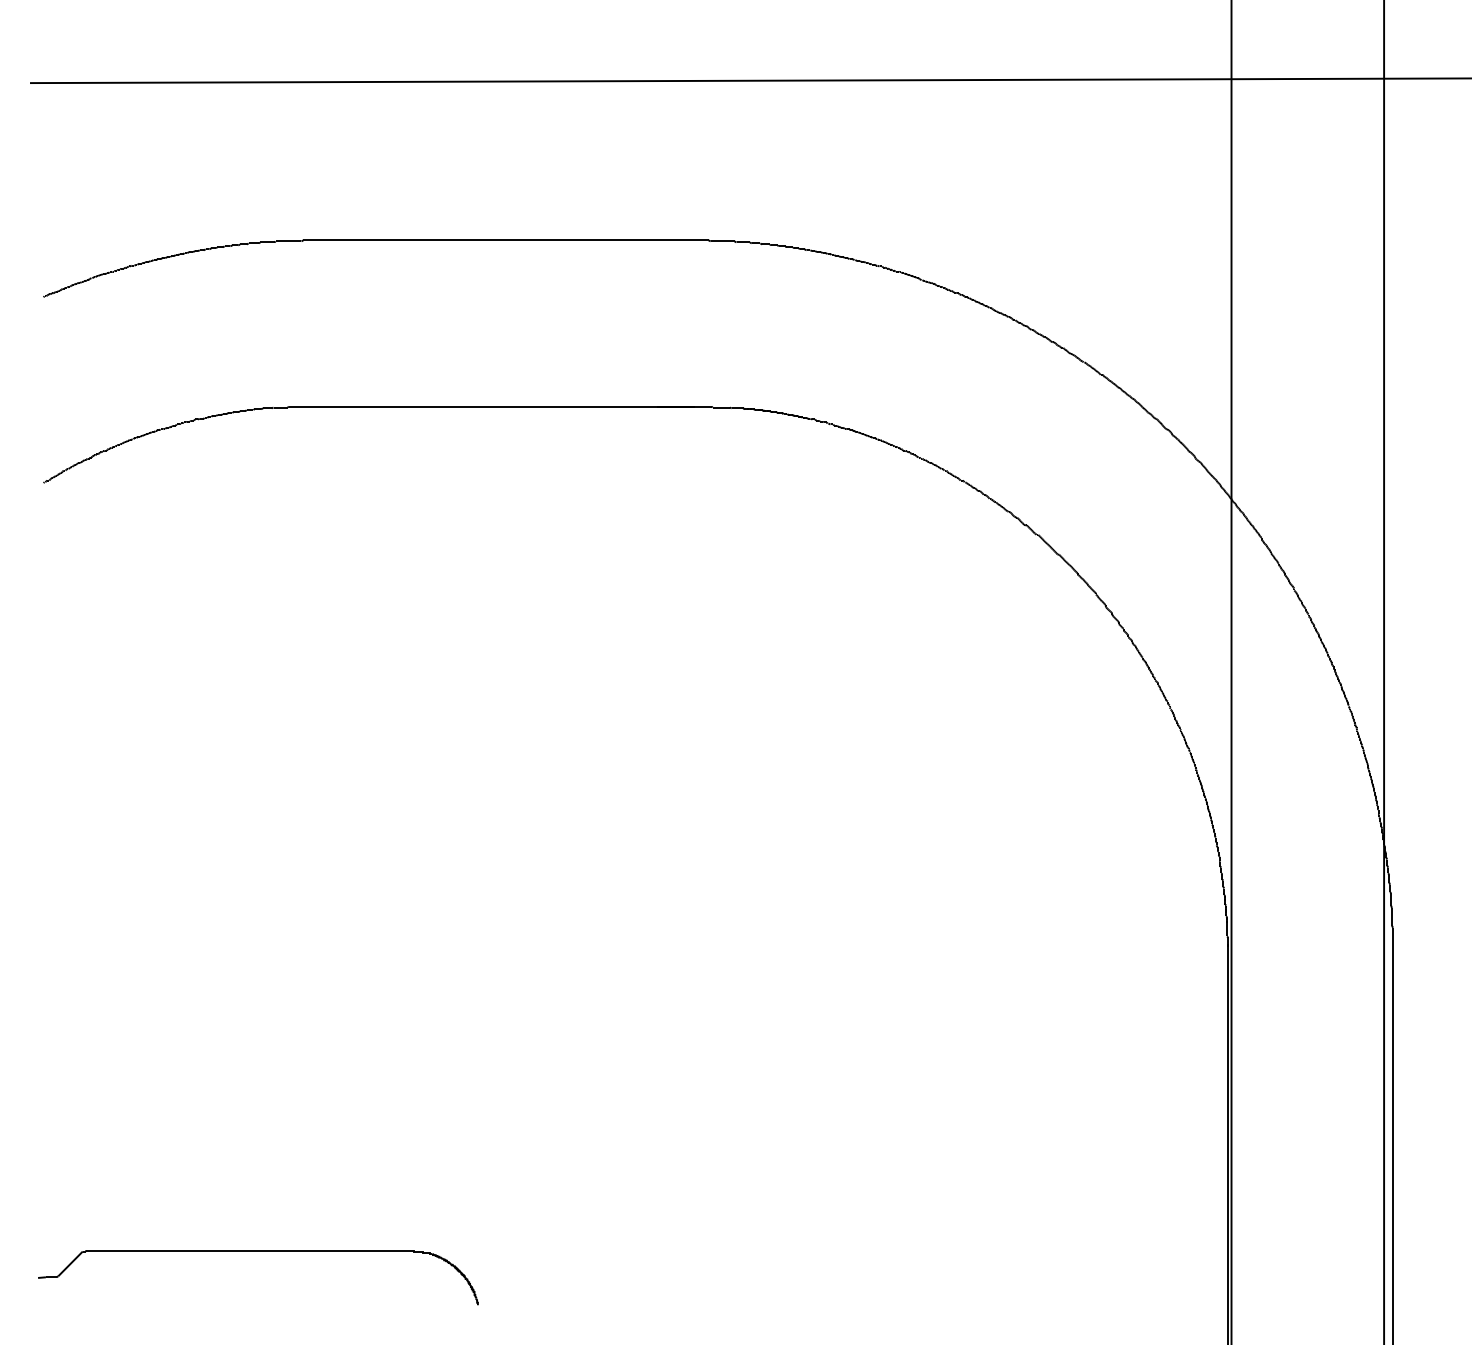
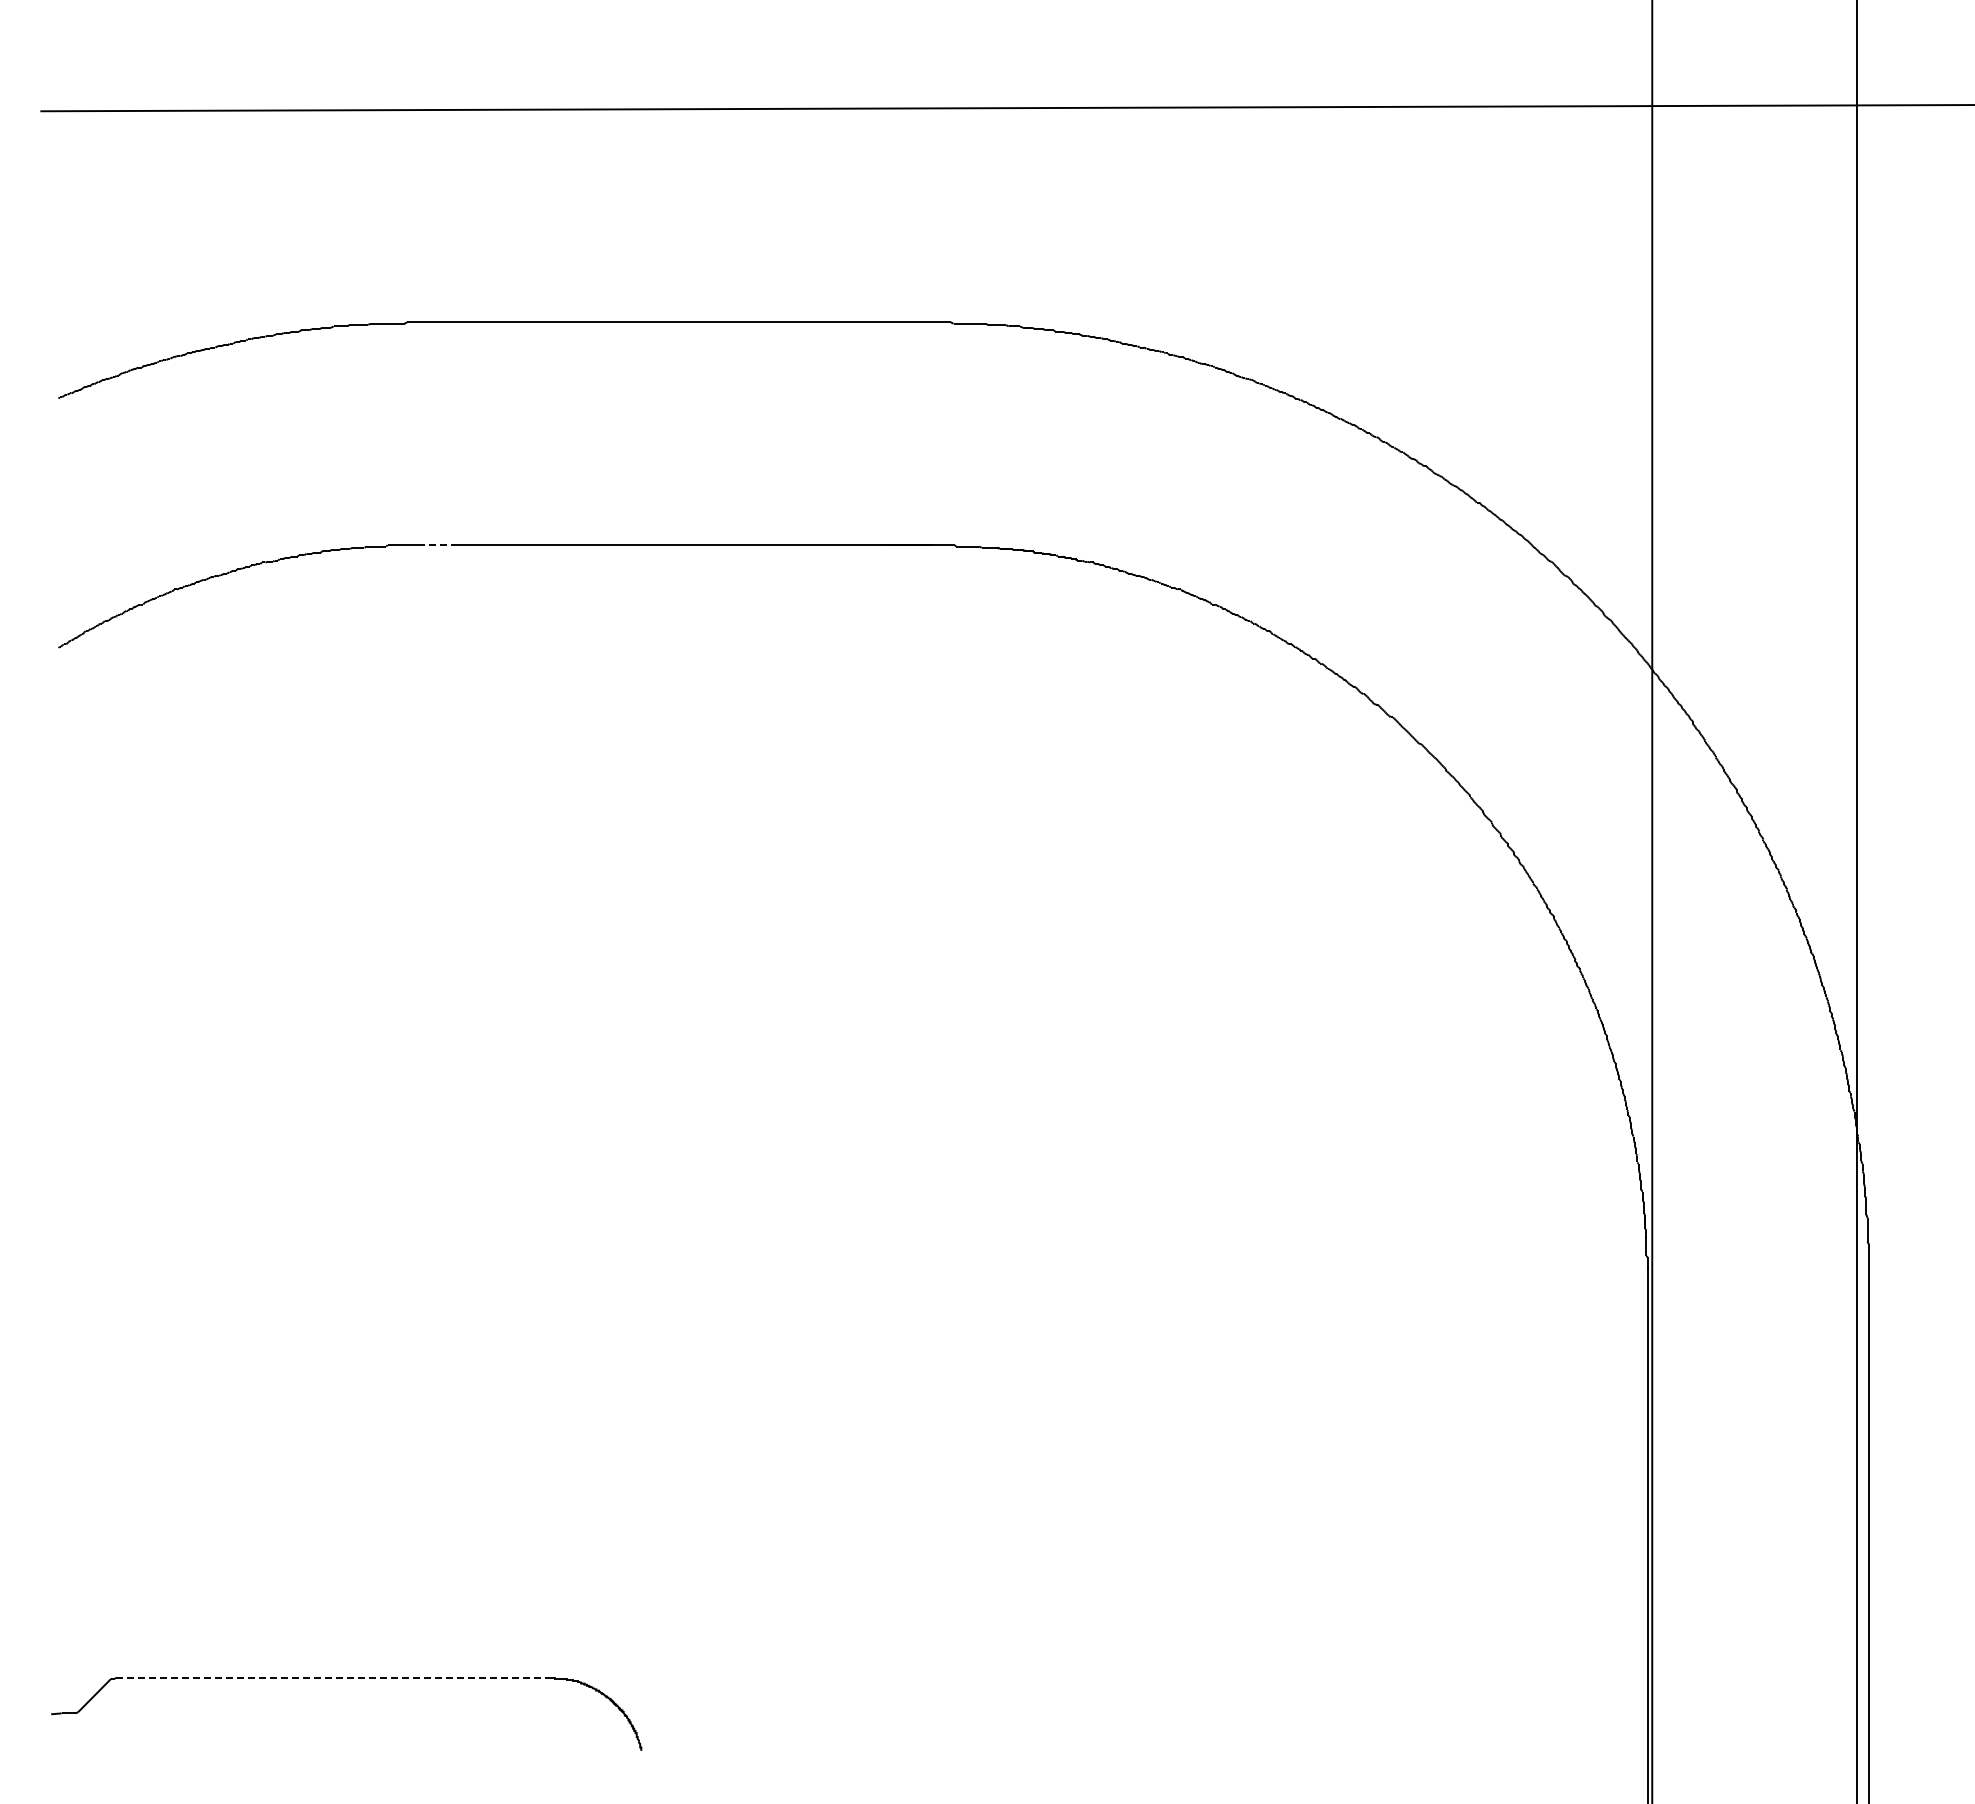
line: (328, 406) -> (440, 545), solid -> dashed
line: (250, 1250) -> (336, 1677), solid -> dashed

